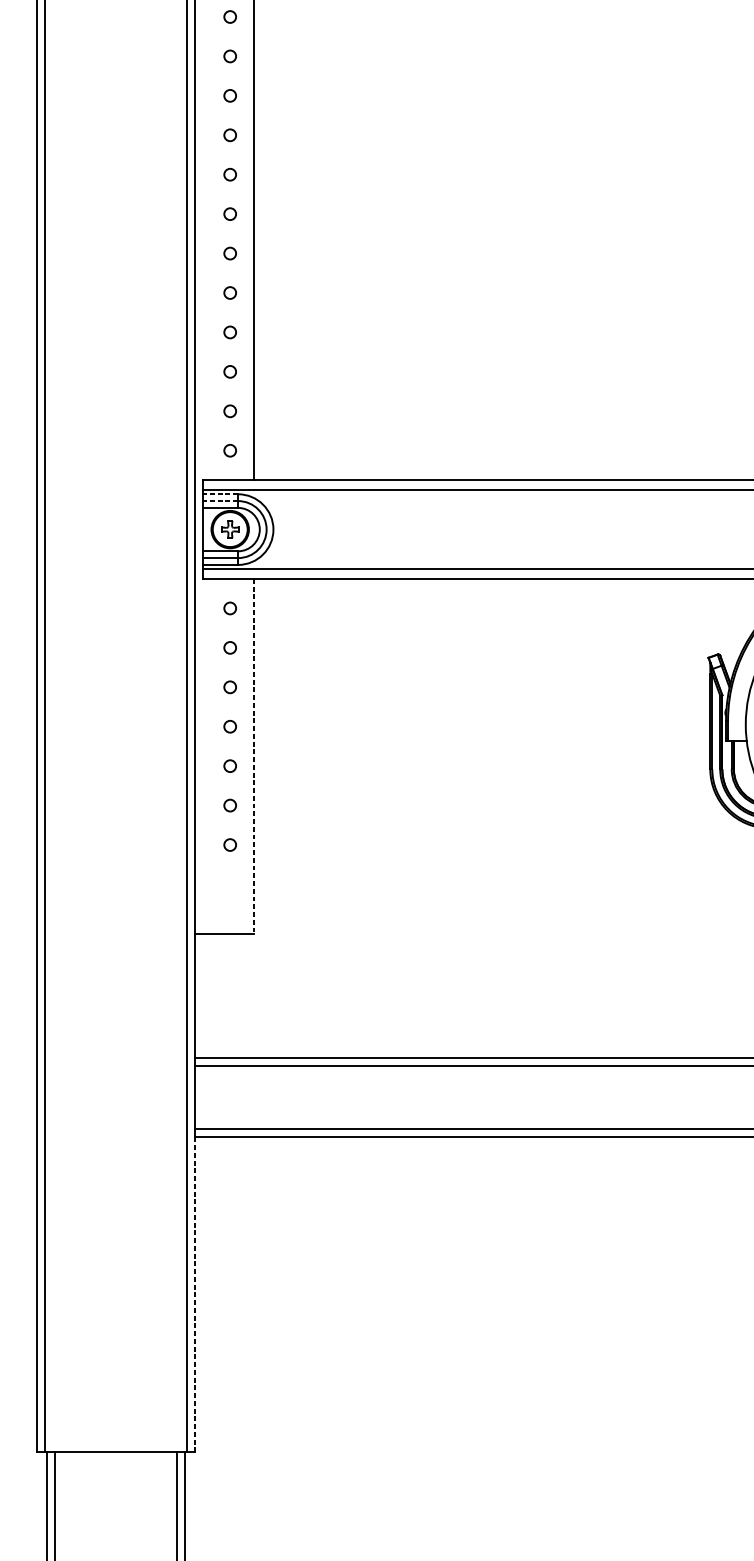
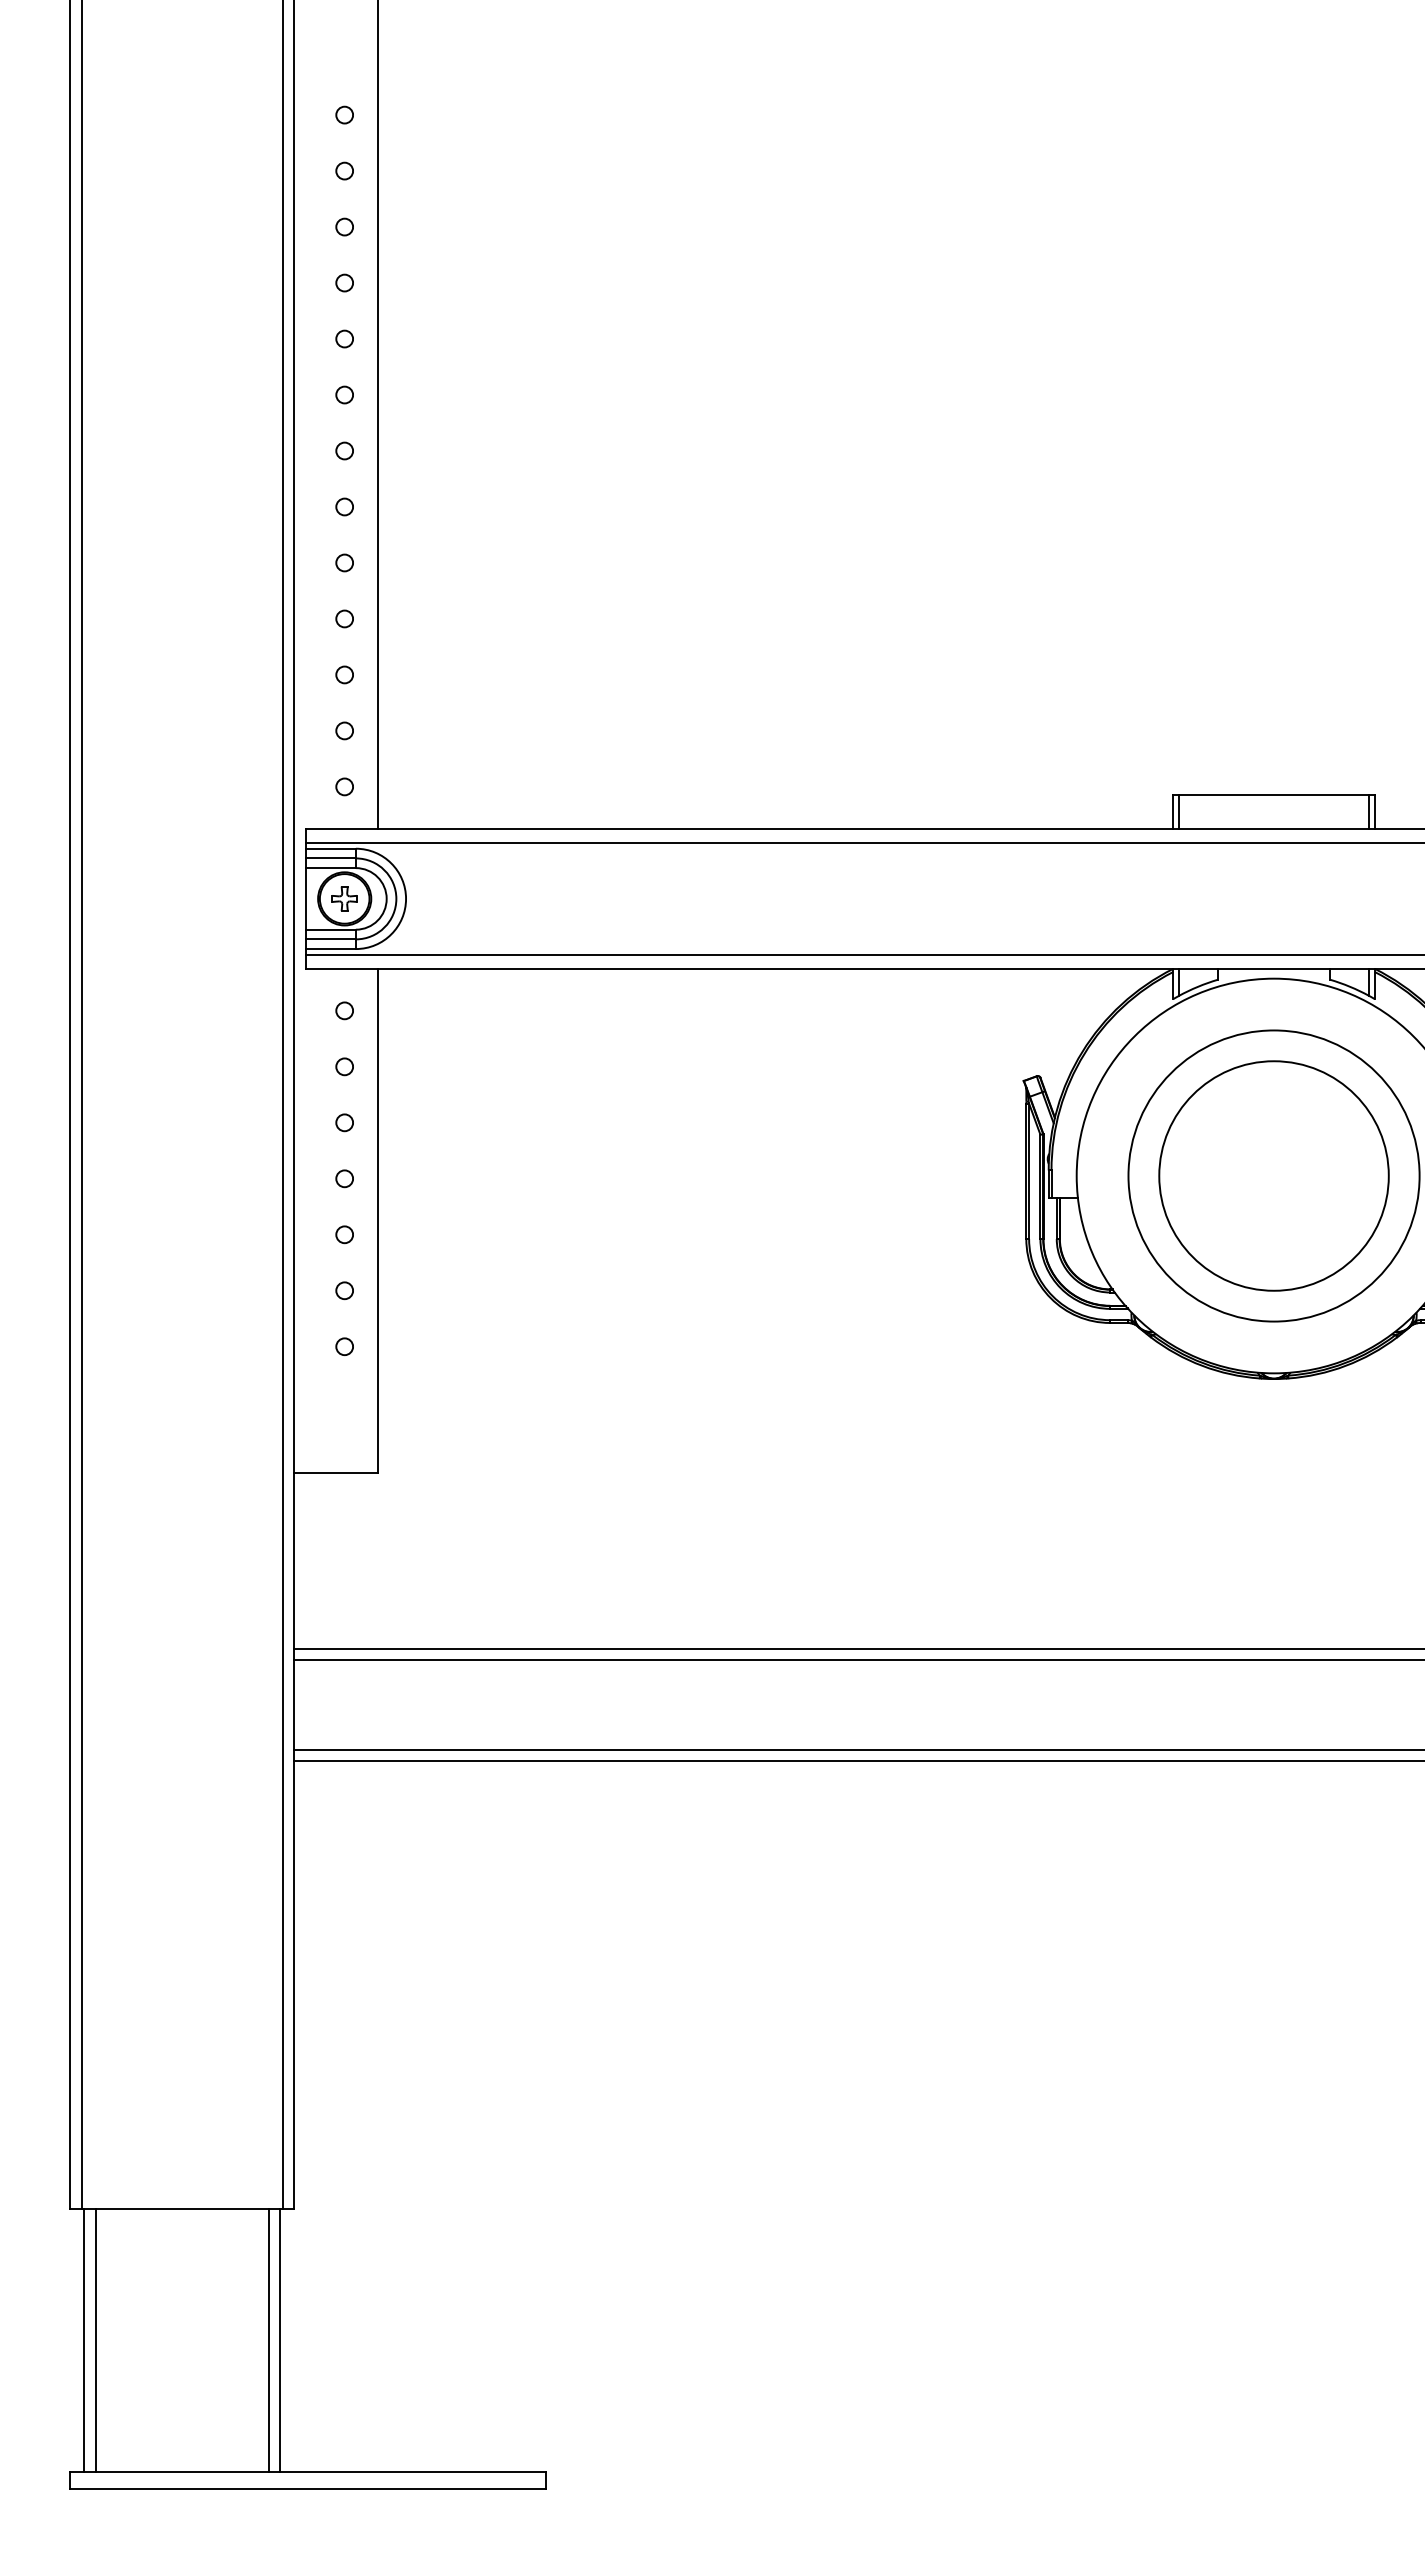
line: (220, 494) -> (330, 848), dashed -> solid
line: (220, 501) -> (330, 858), dashed -> solid
line: (254, 756) -> (378, 1220), dashed -> solid
line: (194, 1294) -> (294, 1984), dashed -> solid

